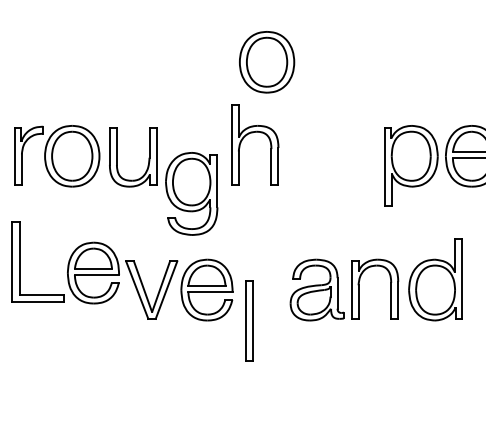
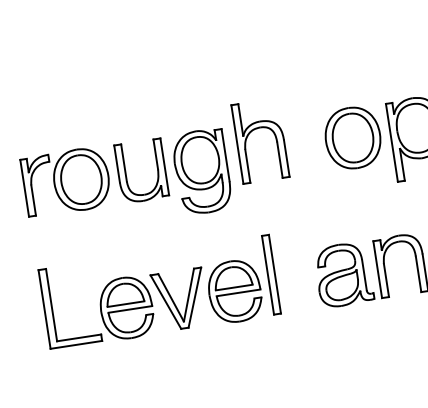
part: (267, 62) -> (353, 138), moved
part: (191, 193) -> (201, 171), moved
part: (65, 262) -> (97, 301), moved
part: (249, 320) -> (271, 274), moved

